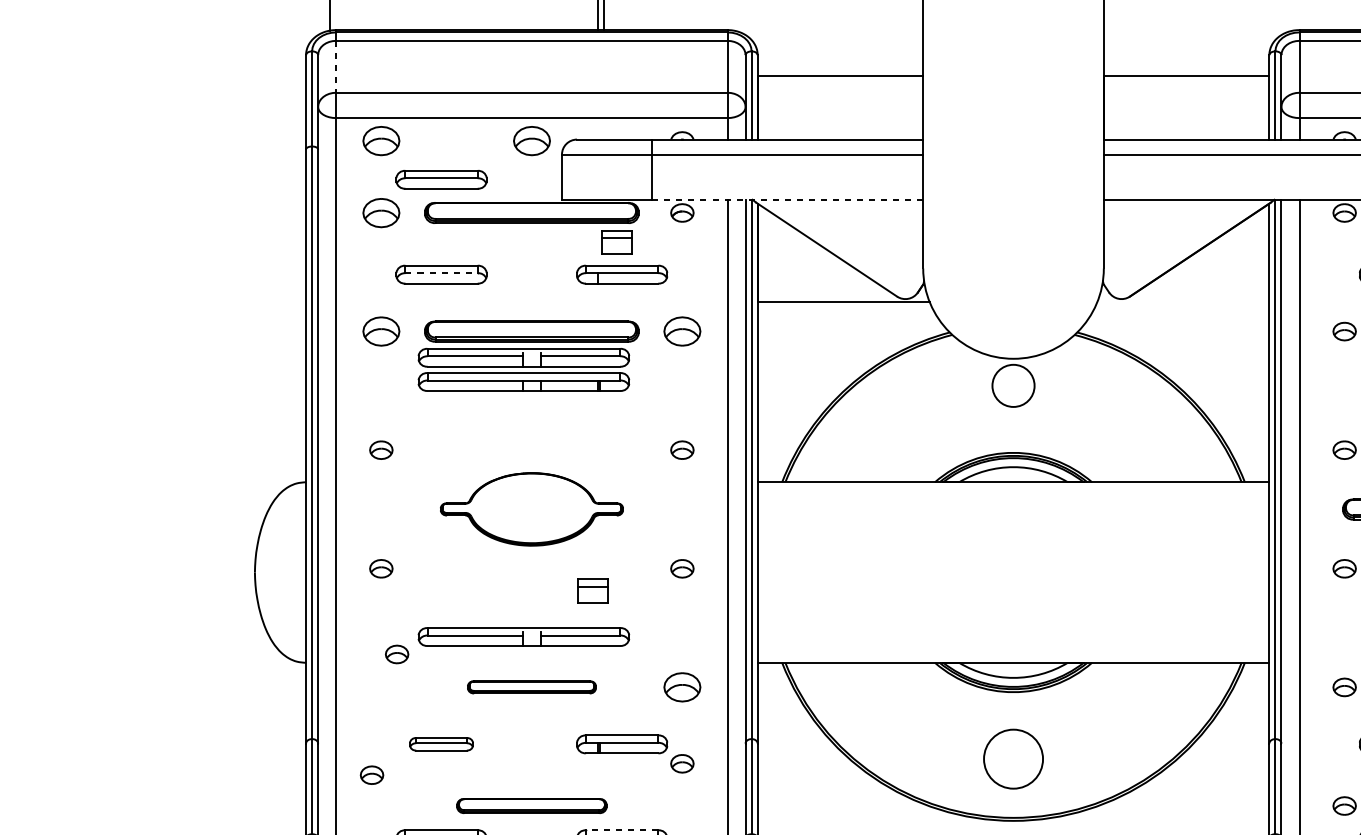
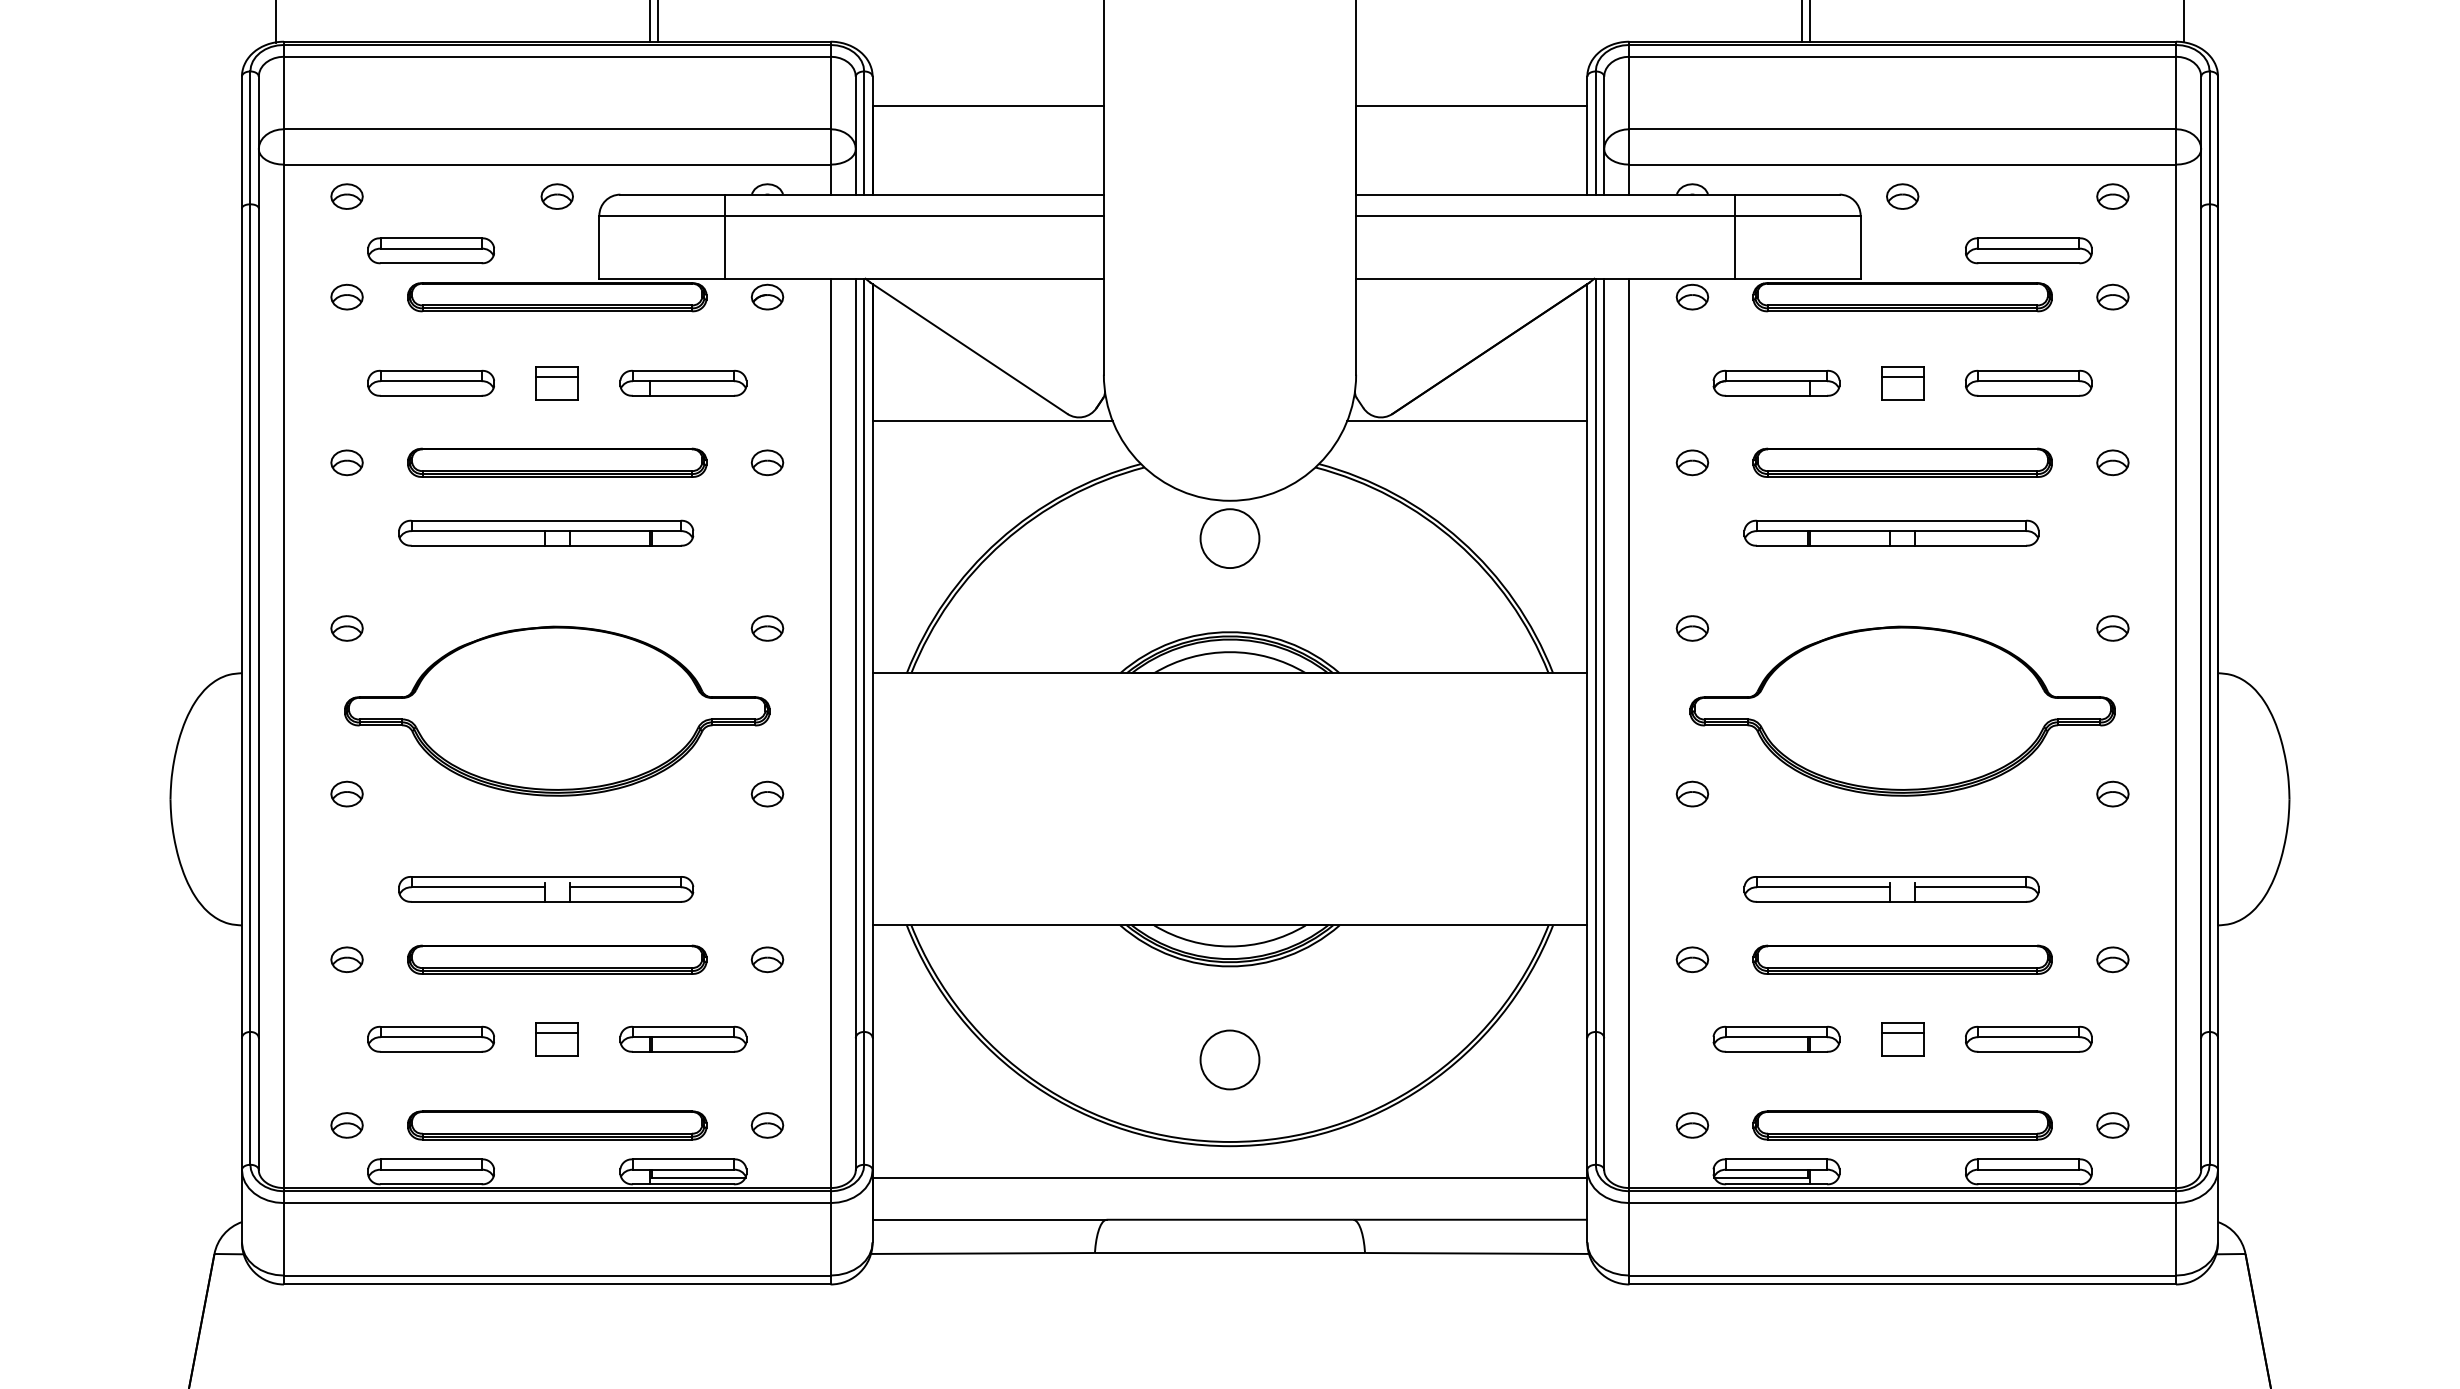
line: (336, 67) -> (284, 93), dashed -> solid
part: (380, 140) -> (346, 196), size x0.62
part: (531, 140) -> (556, 196), size x0.62
line: (788, 199) -> (915, 278), dashed -> solid
part: (380, 212) -> (346, 296), size x0.62
part: (616, 242) -> (556, 383), moved
line: (441, 273) -> (431, 381), dashed -> solid
line: (1183, 301) -> (1467, 420), added
part: (380, 331) -> (346, 462), size x0.62
part: (682, 331) -> (767, 462), size x0.62
part: (524, 357) -> (546, 499), removed
part: (532, 508) -> (557, 710), size x1.67
part: (592, 591) -> (556, 1039), moved
part: (396, 654) -> (346, 959), moved
part: (532, 687) -> (557, 959), size x1.67
part: (682, 687) -> (767, 959), size x0.62
part: (441, 743) -> (430, 1038), size x1.43
circle: (1013, 758) -> (1229, 1059), size x0.71
part: (682, 763) -> (767, 1125), moved
part: (371, 775) -> (346, 1125), moved
part: (532, 806) -> (557, 1125), size x1.43
line: (621, 830) -> (682, 1159), dashed -> solid

